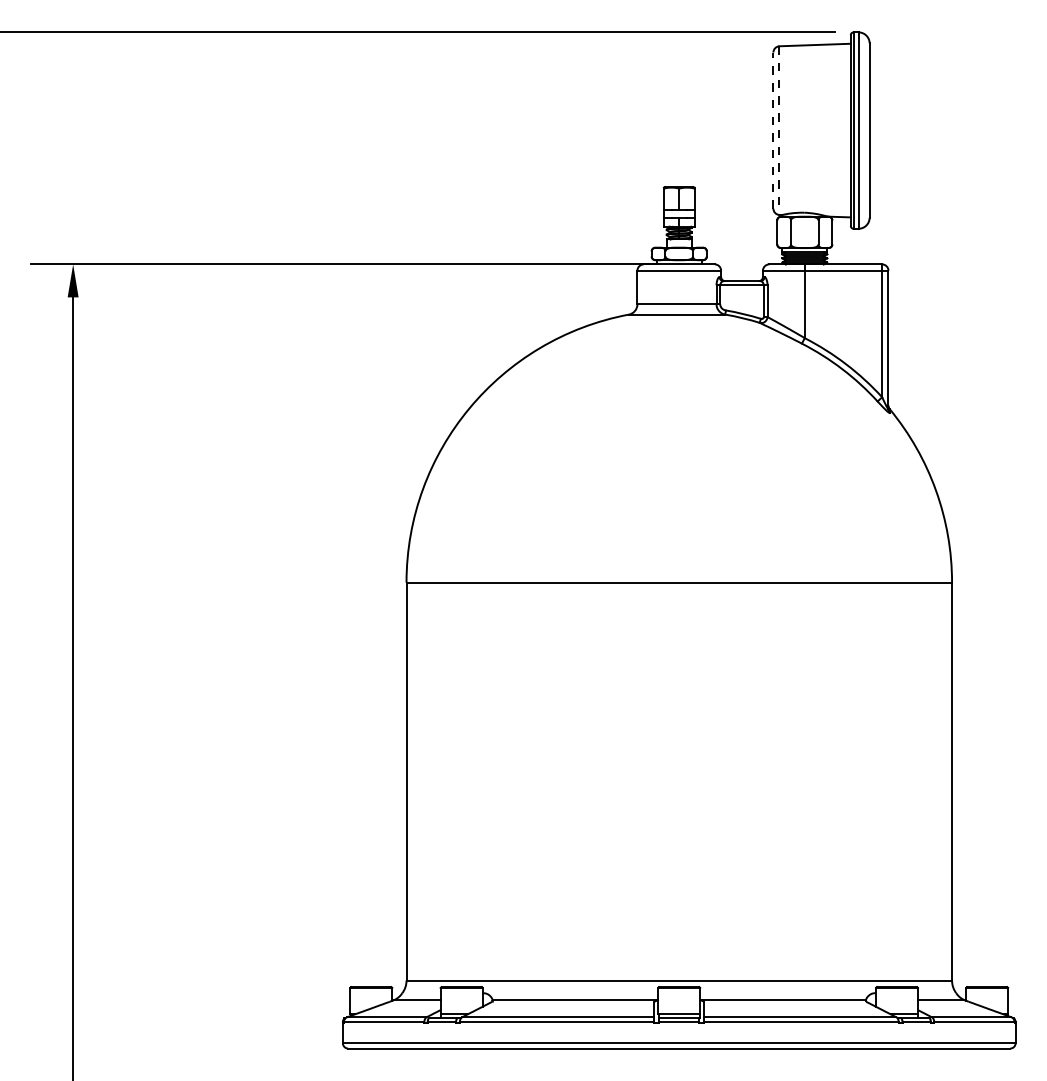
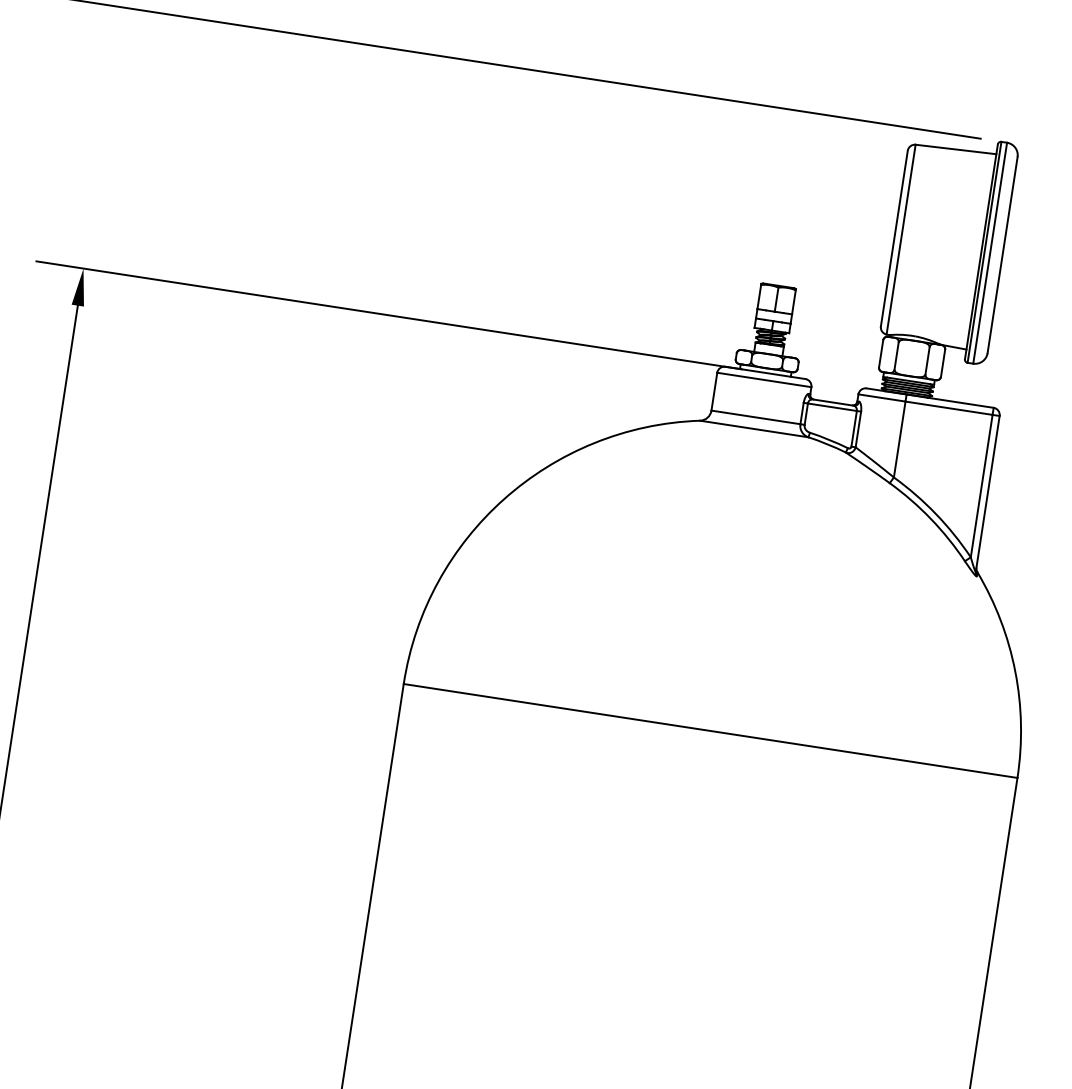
line: (773, 130) -> (894, 238), dashed -> solid
line: (779, 131) -> (901, 240), dashed -> solid

